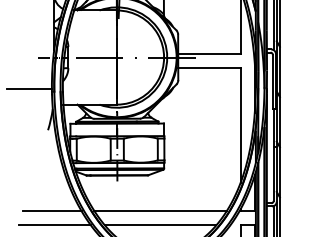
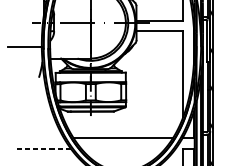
line: (52, 211) -> (42, 138), removed
line: (54, 225) -> (43, 149), solid -> dashed
line: (160, 225) -> (123, 149), removed

